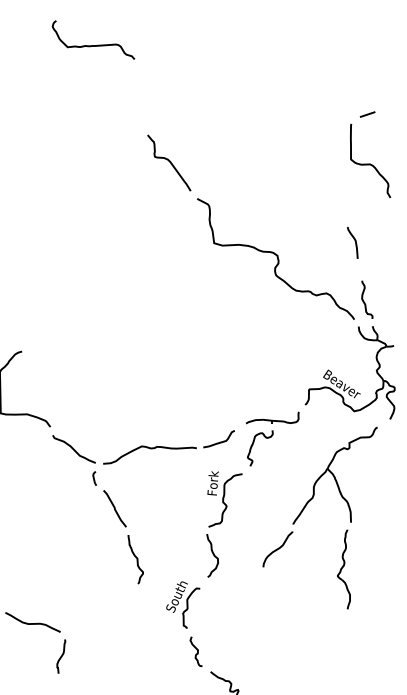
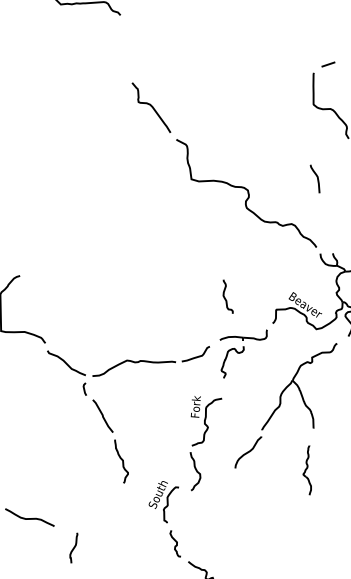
curve: (364, 301) -> (225, 298), moved
part: (224, 524) -> (206, 443), moved
part: (343, 569) -> (306, 470), size x0.7
curve: (61, 656) -> (74, 547), moved

